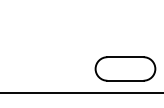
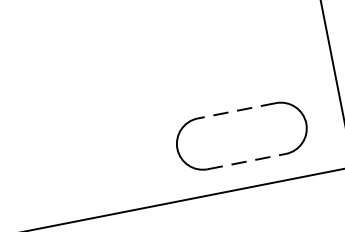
line: (124, 57) -> (234, 111), solid -> dashed
line: (125, 80) -> (246, 161), solid -> dashed

